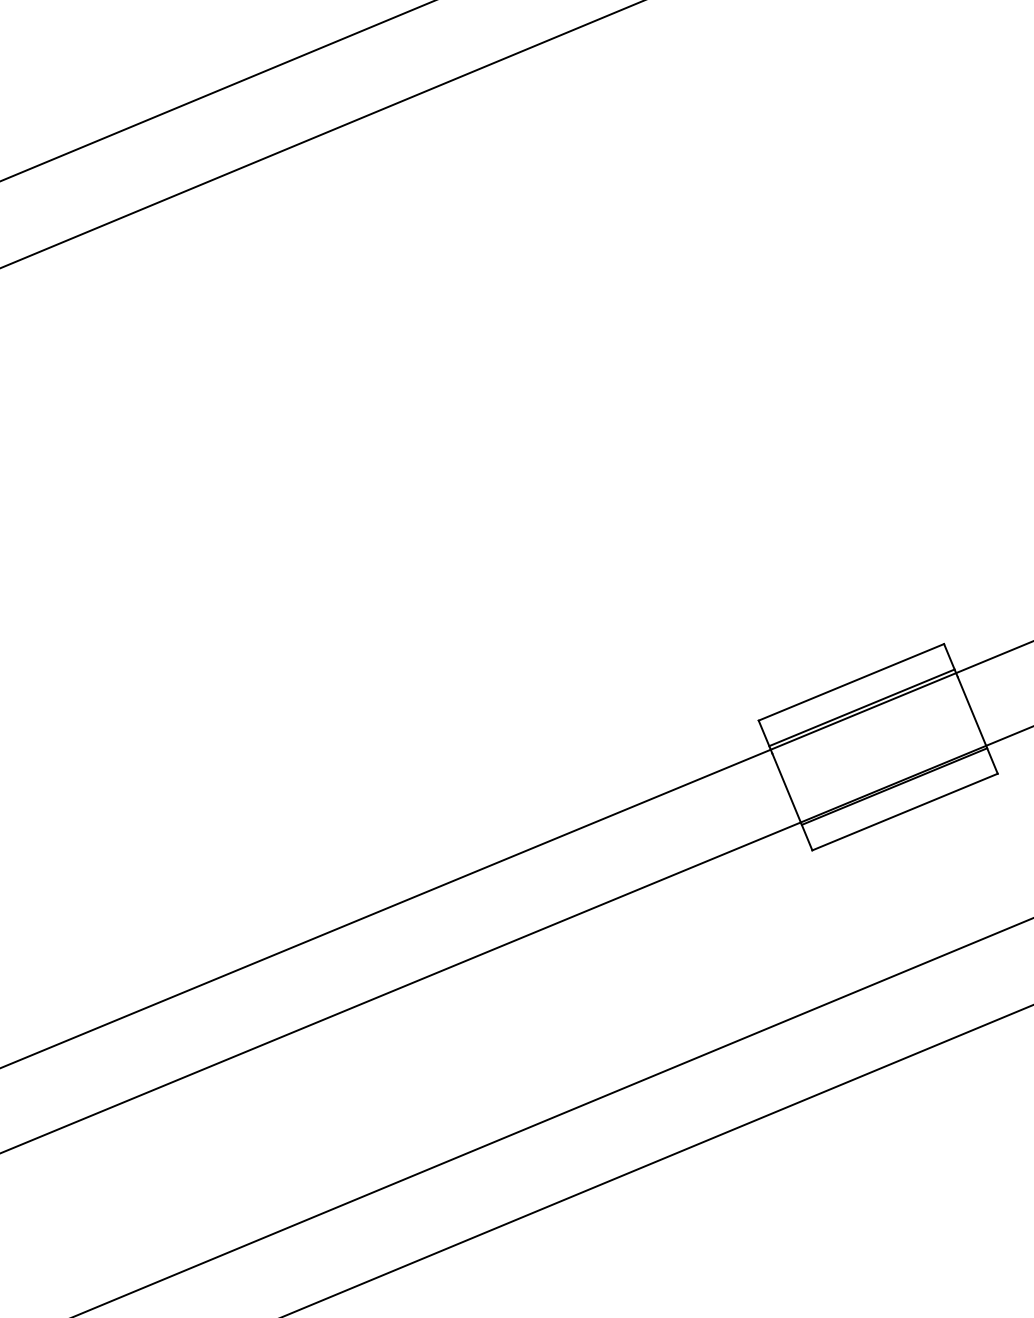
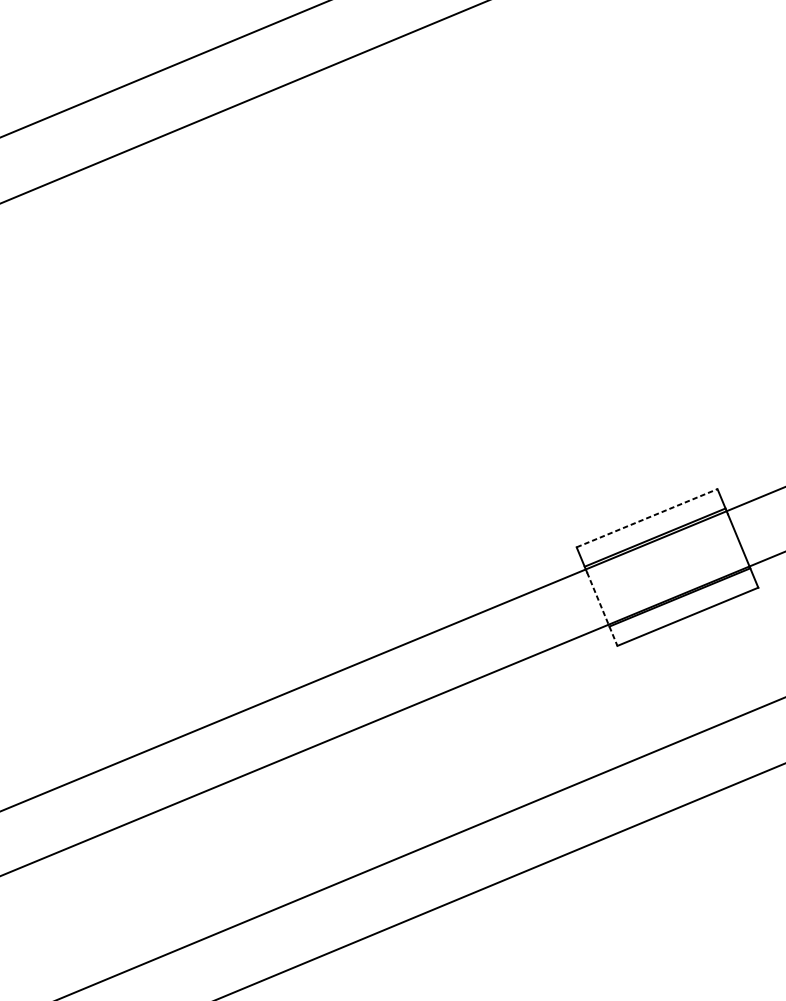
line: (851, 682) -> (647, 518), solid -> dashed
line: (792, 802) -> (602, 609), solid -> dashed

